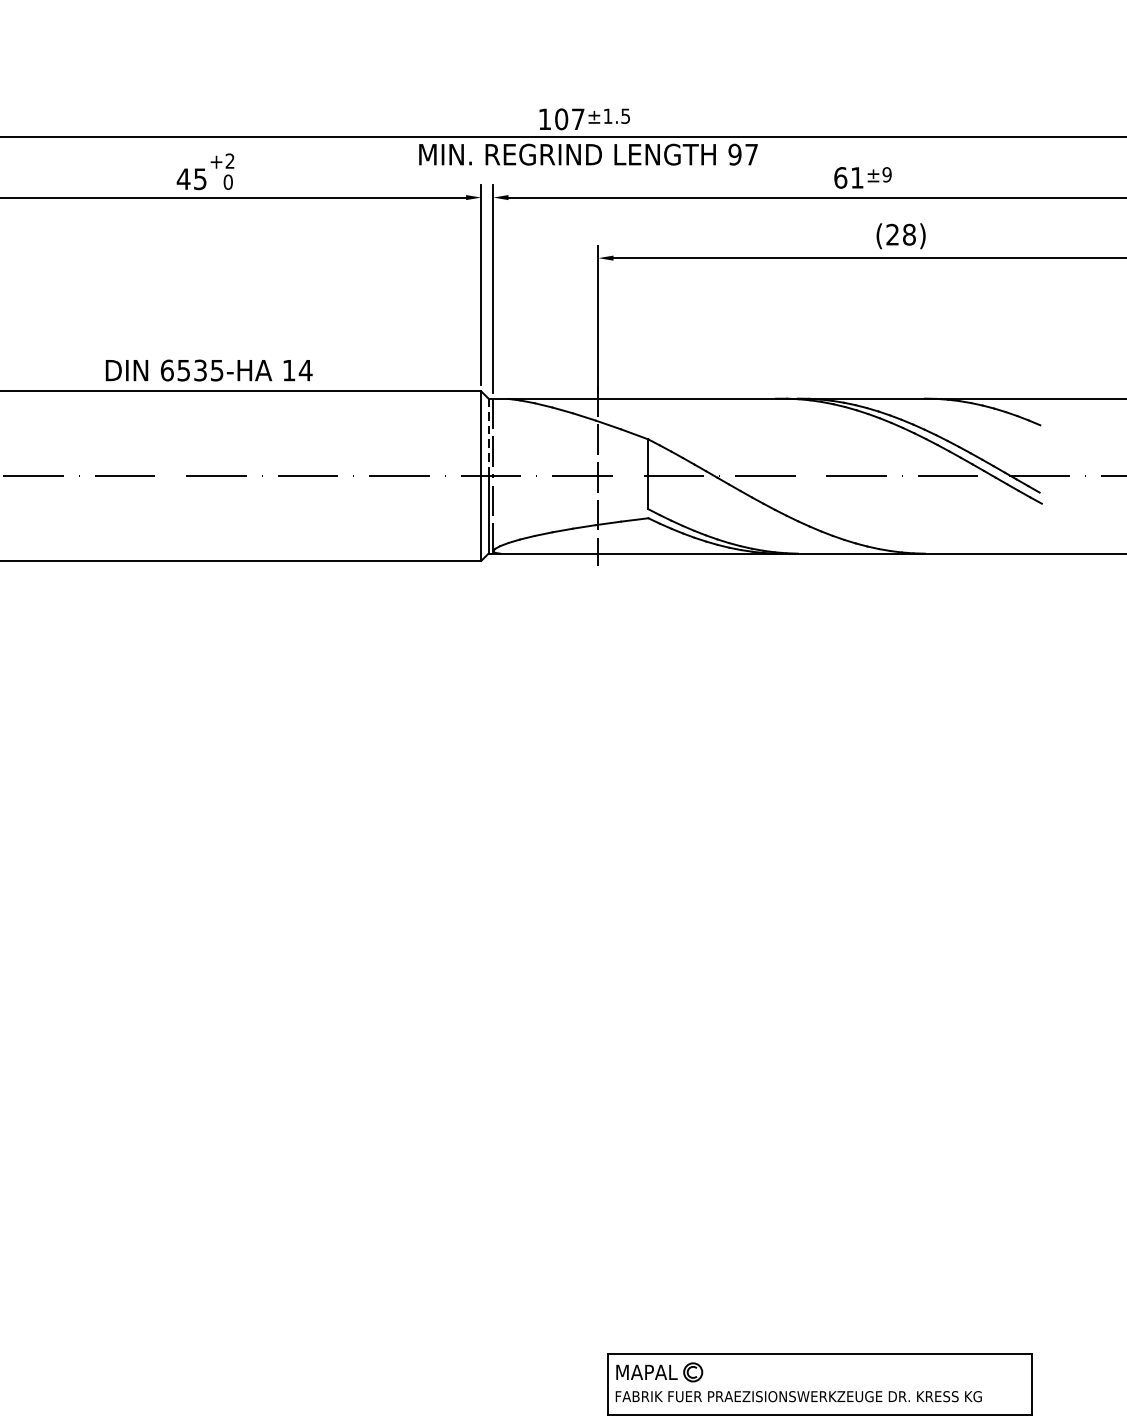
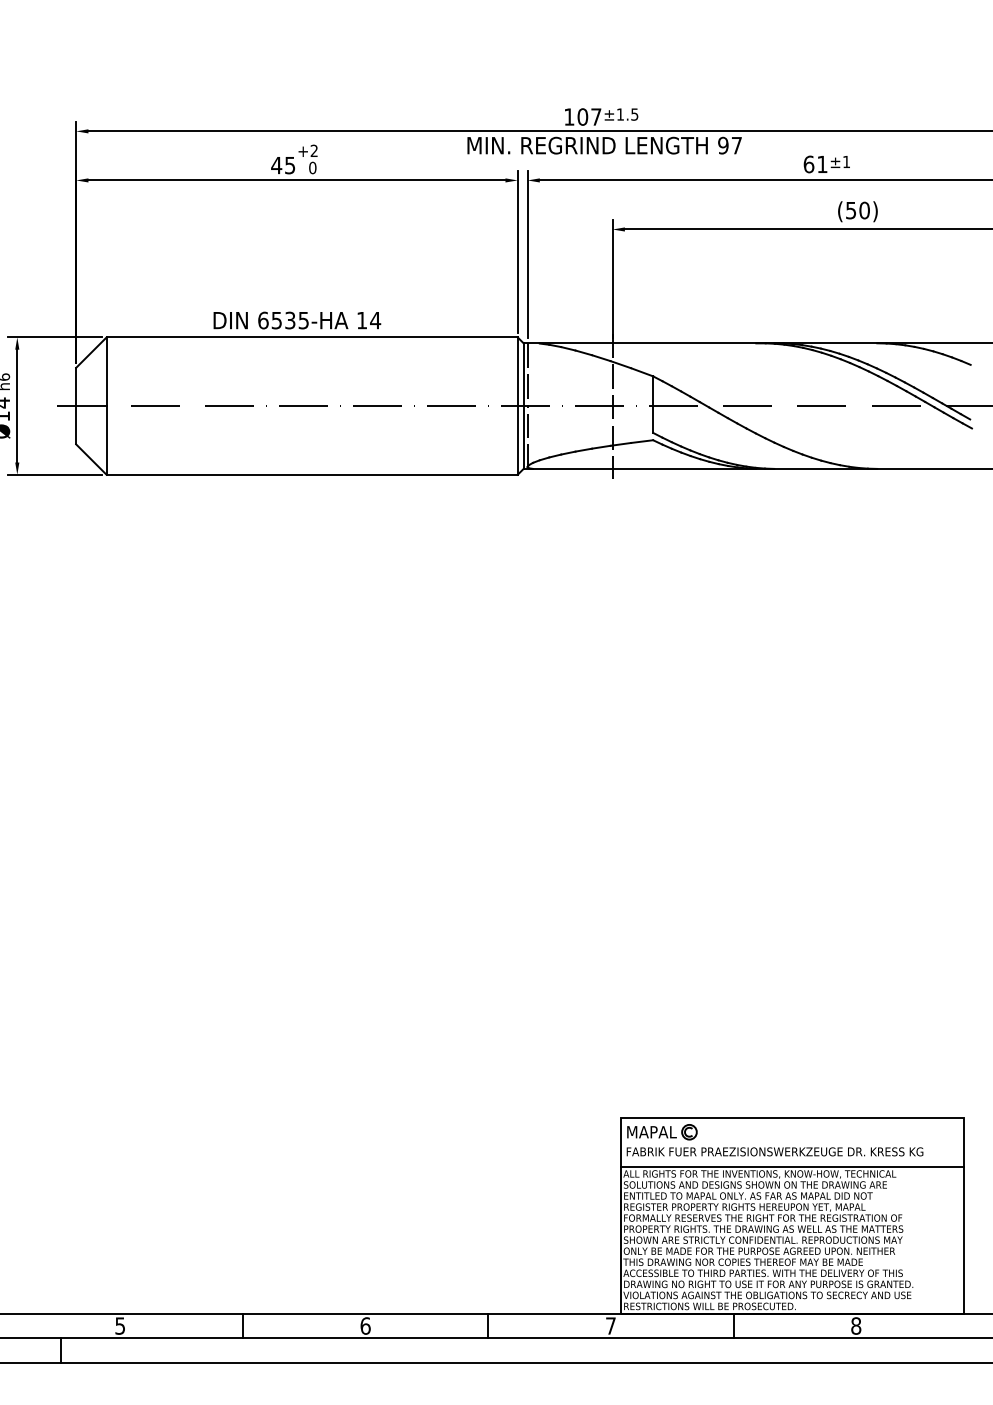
text: (887, 174) -> (846, 161), ±9 -> ±1
text: (900, 234) -> (857, 210), (28) -> (50)
line: (488, 438) -> (523, 375), dashed -> solid

